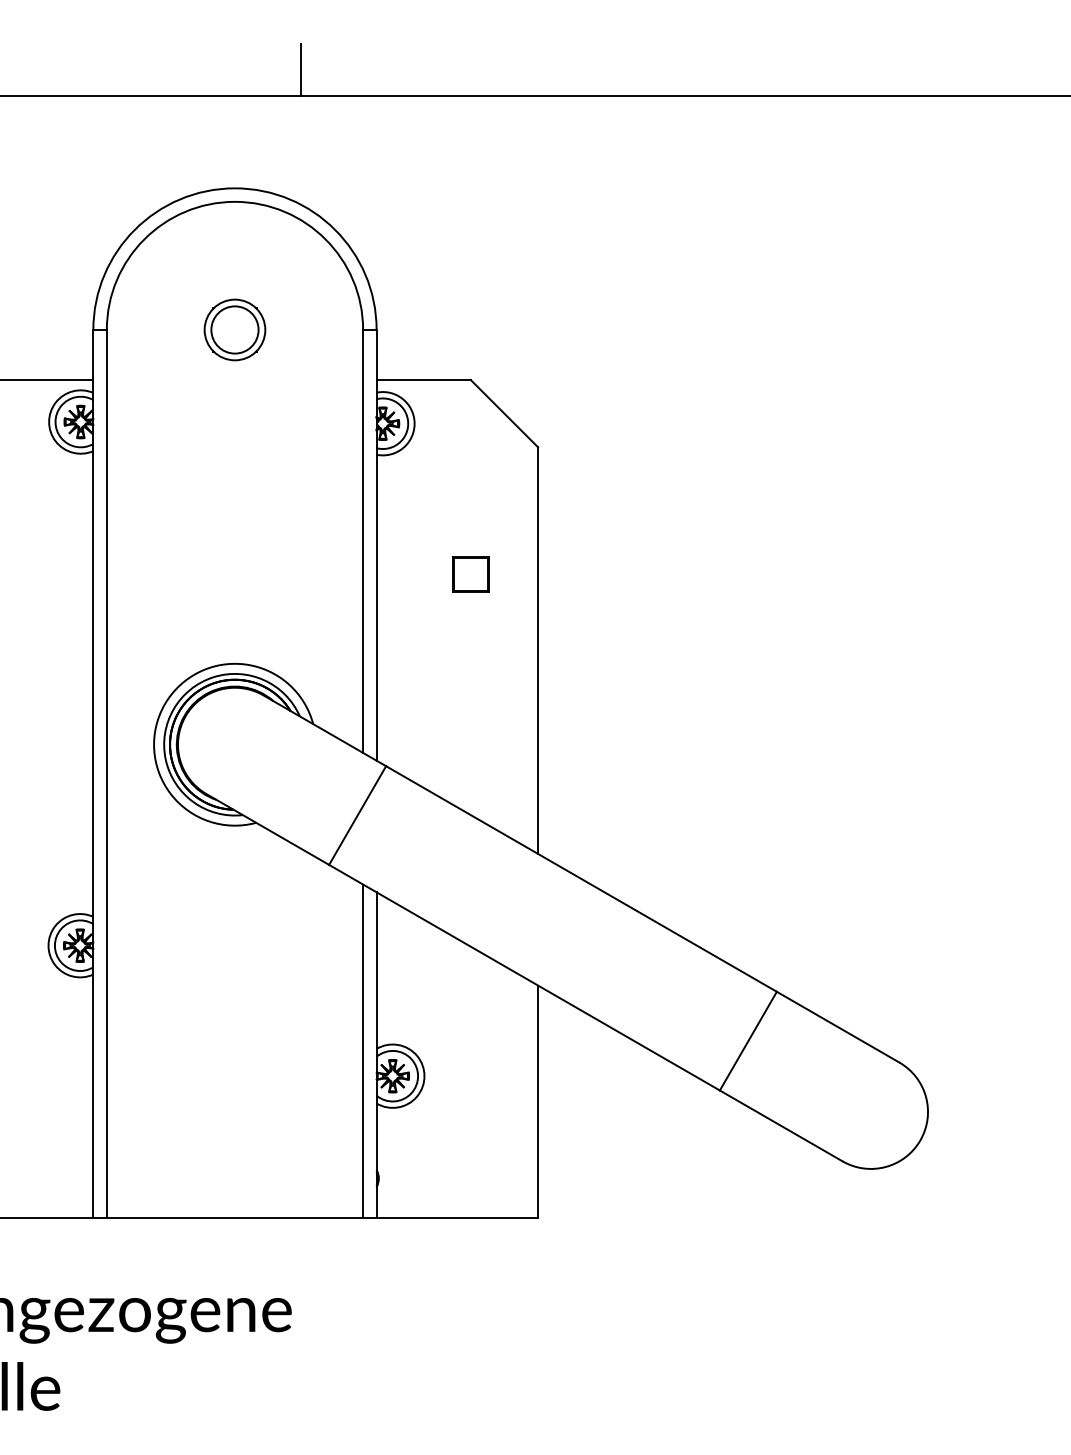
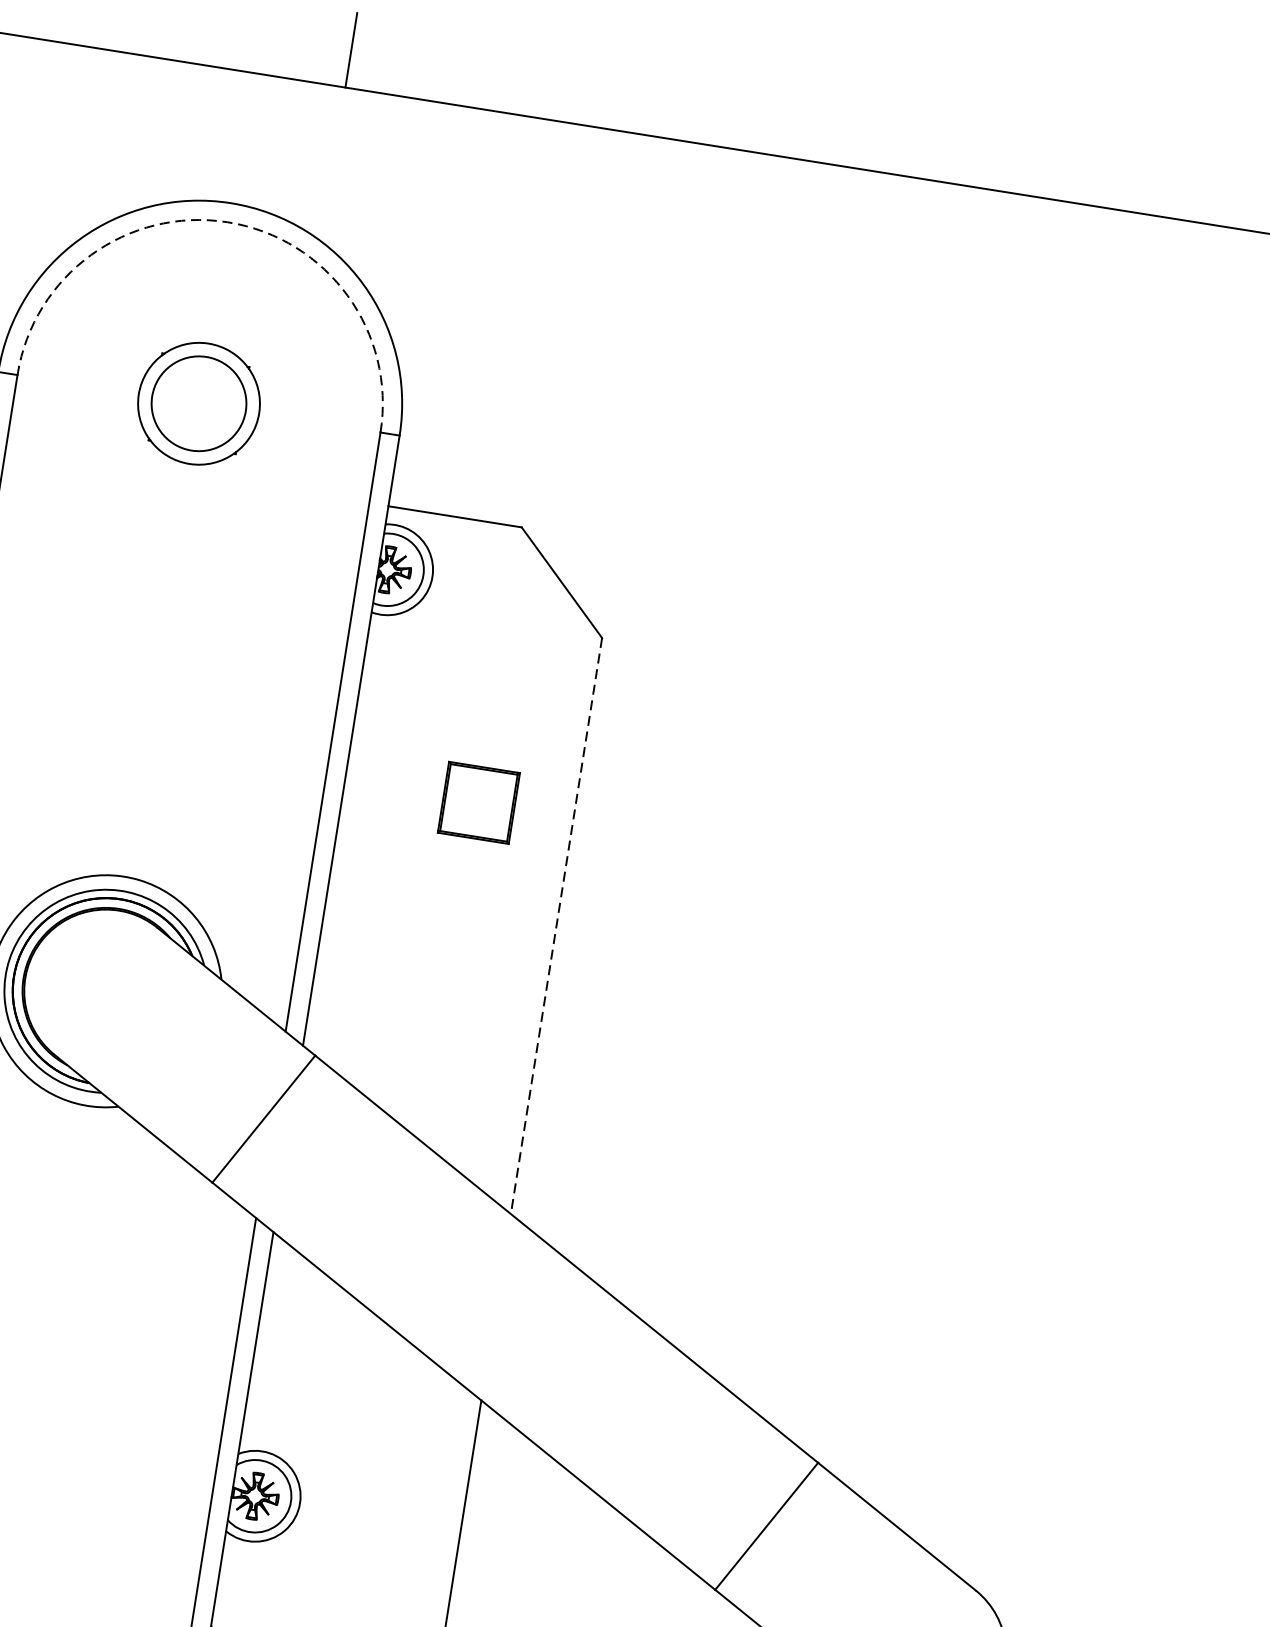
arc: (234, 201) -> (227, 221), solid -> dashed
part: (234, 329) -> (198, 402), size x1.4
part: (470, 574) -> (477, 802), size x1.4
line: (538, 651) -> (556, 927), solid -> dashed

